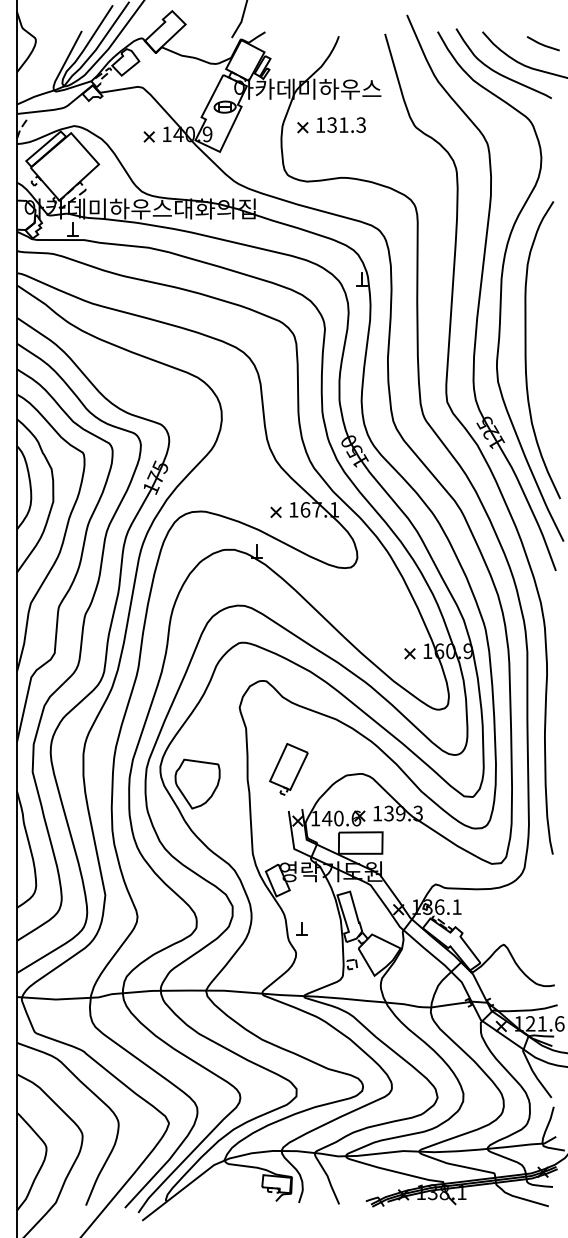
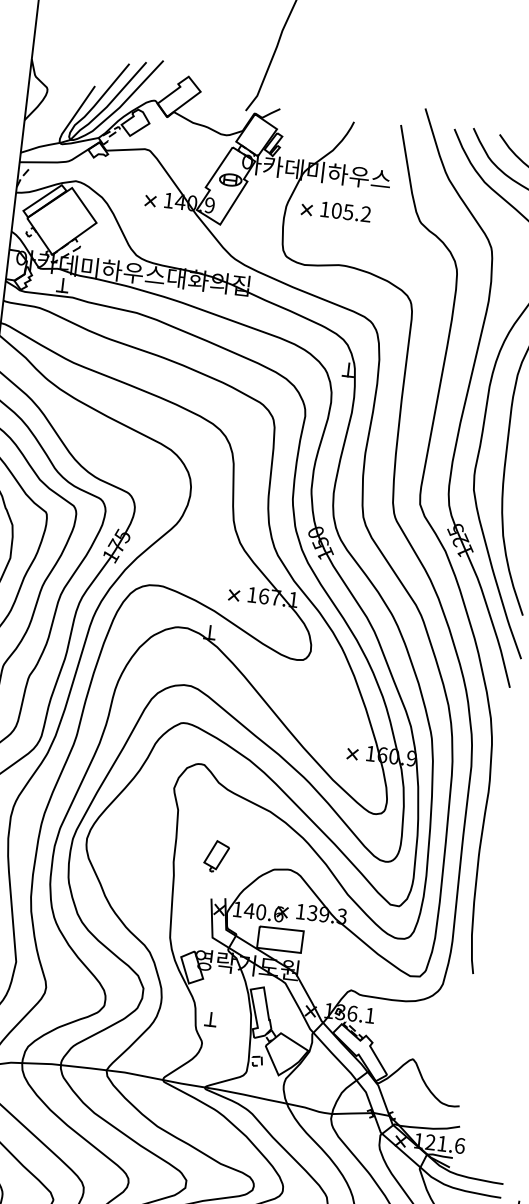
text: (346, 124) -> (351, 211), 131.3 -> 105.2
part: (288, 769) -> (216, 856), size x0.6
part: (197, 783) -> (122, 860), removed

